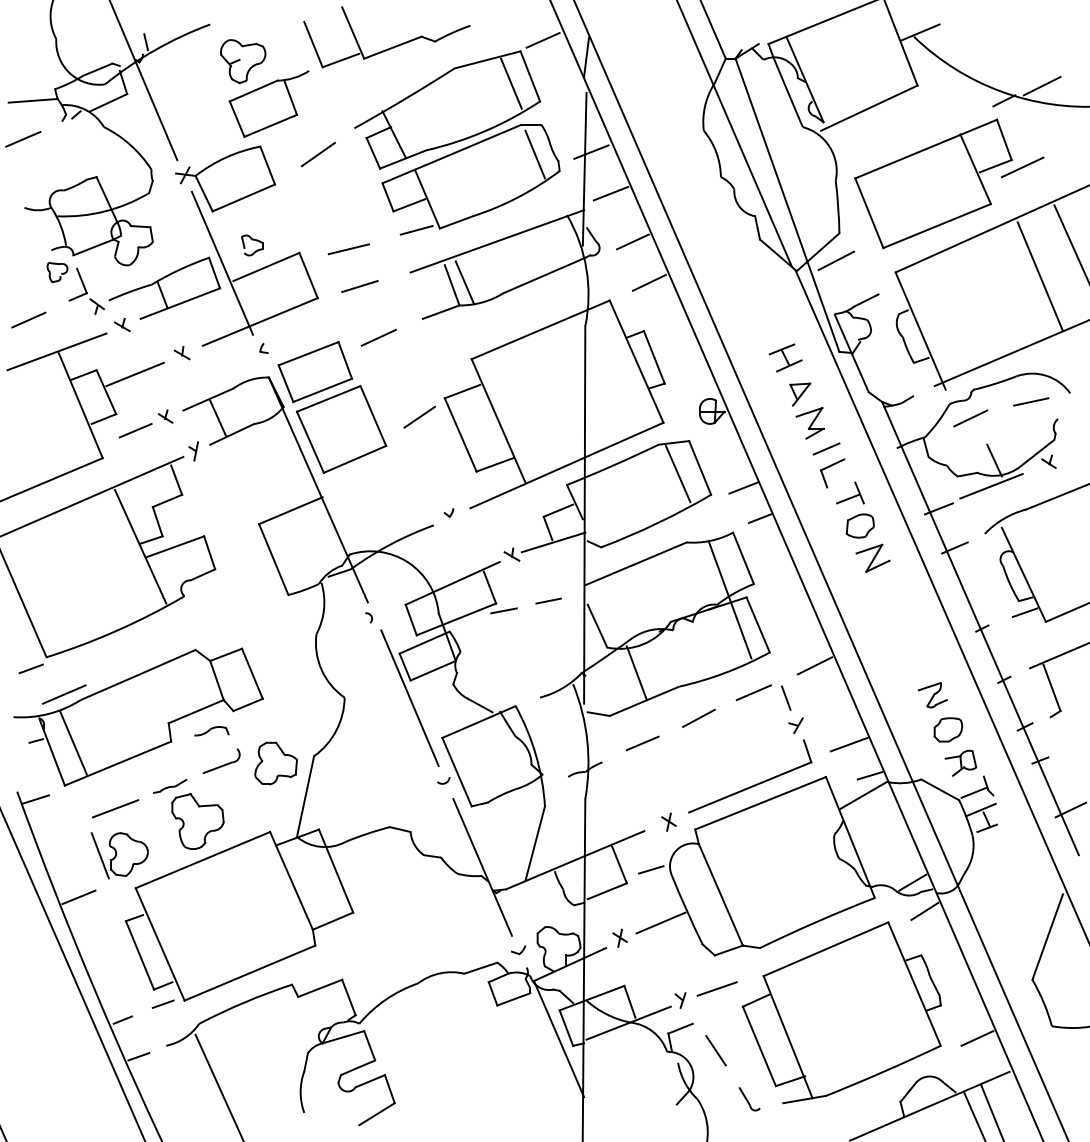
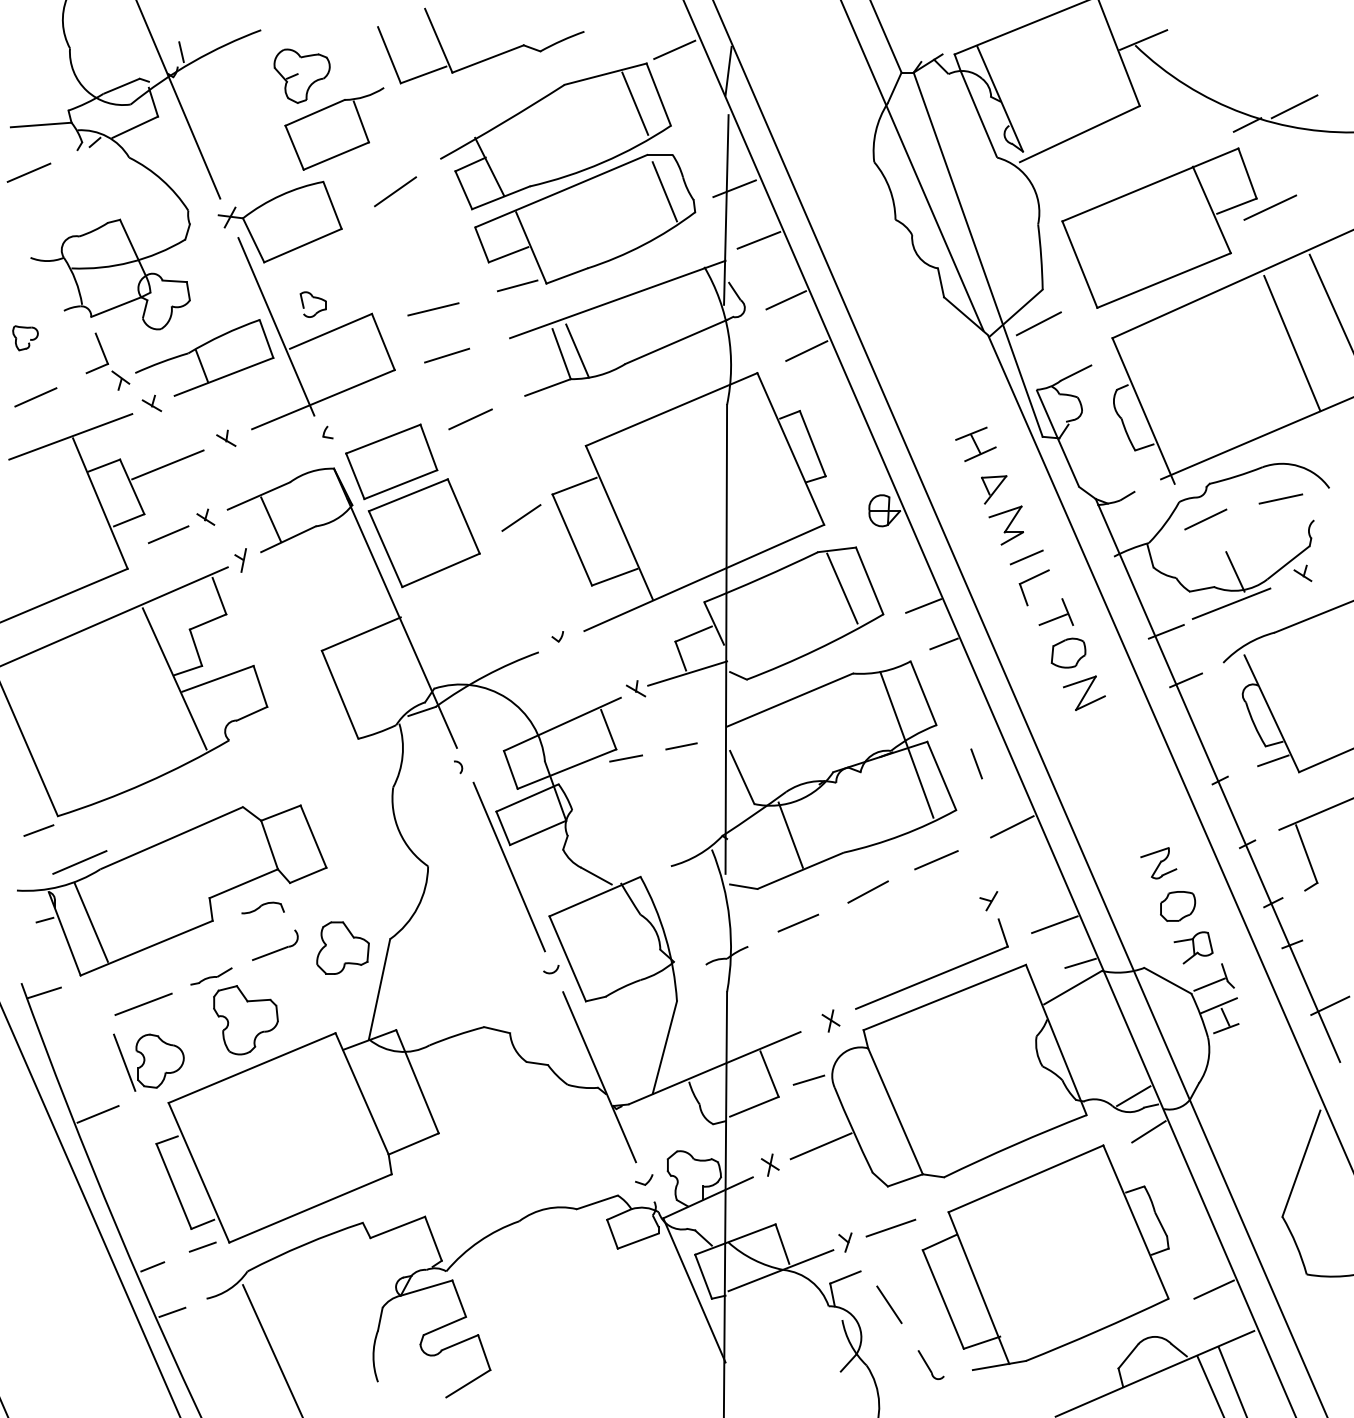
part: (57, 272) -> (25, 338), moved
line: (786, 697) -> (976, 763), moved

